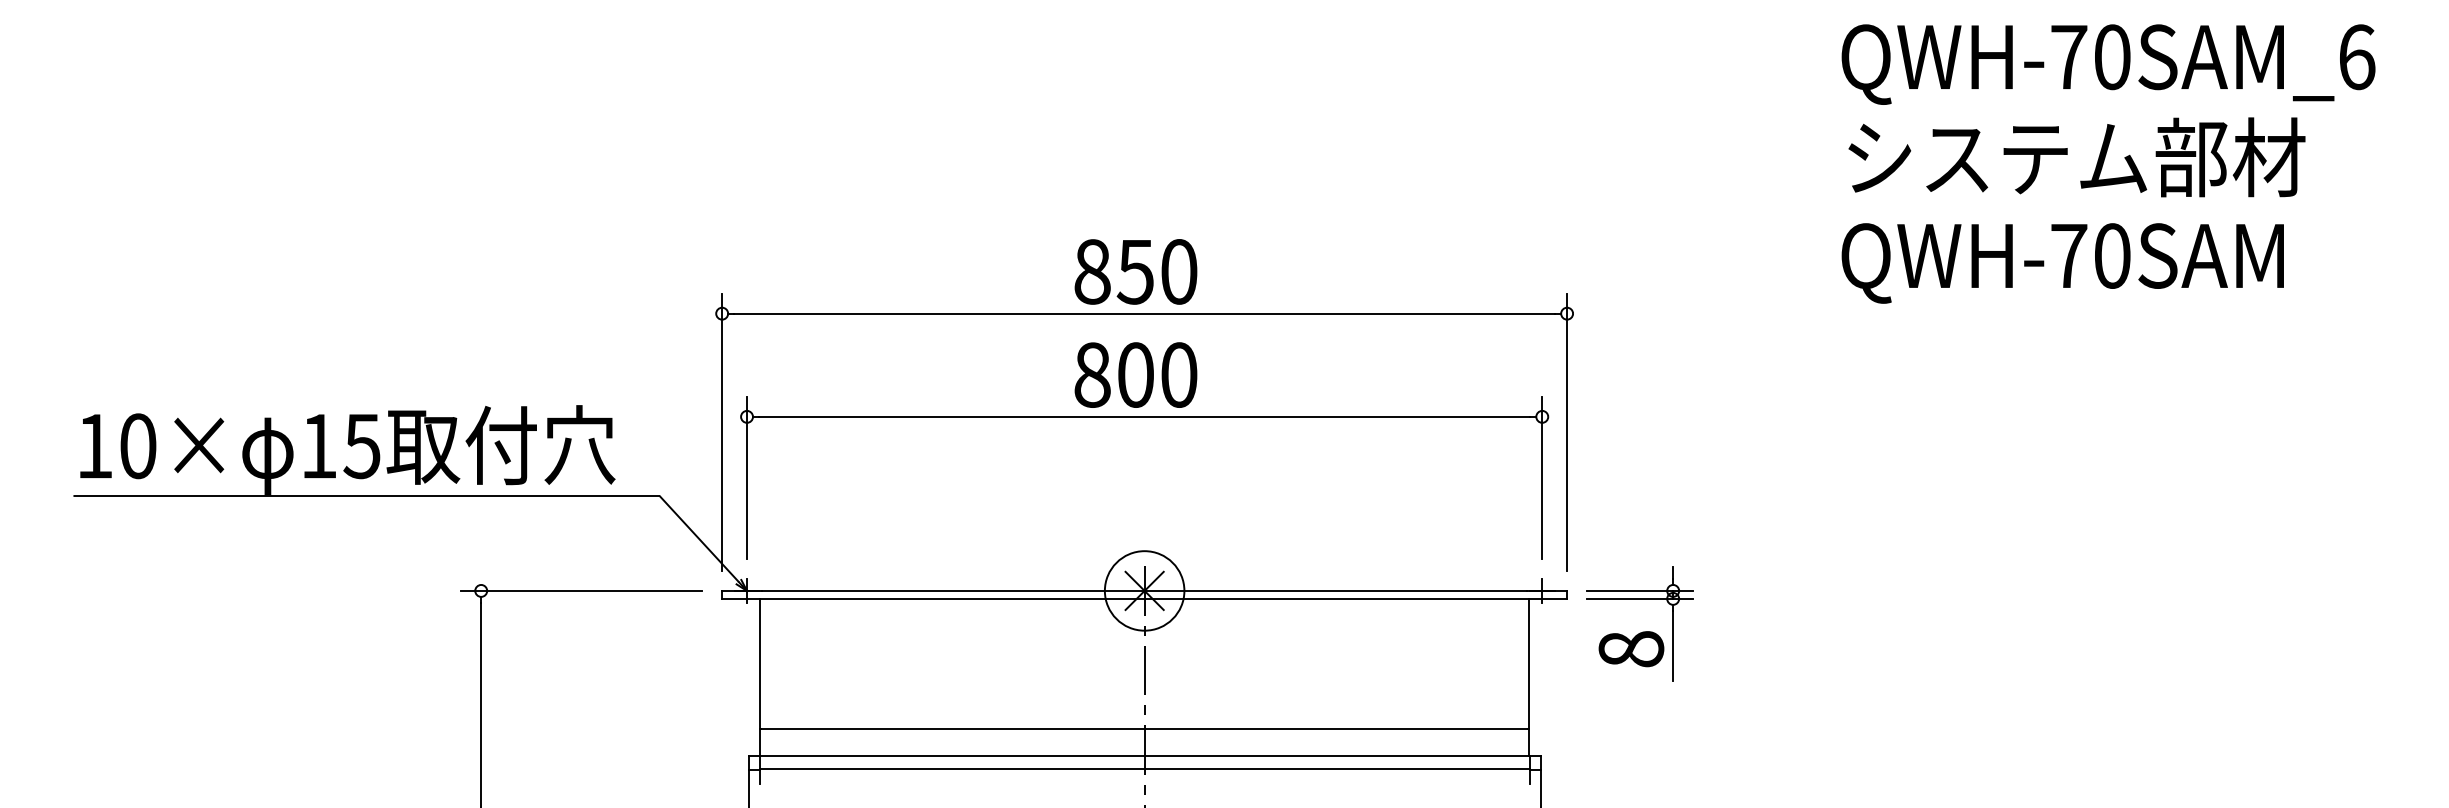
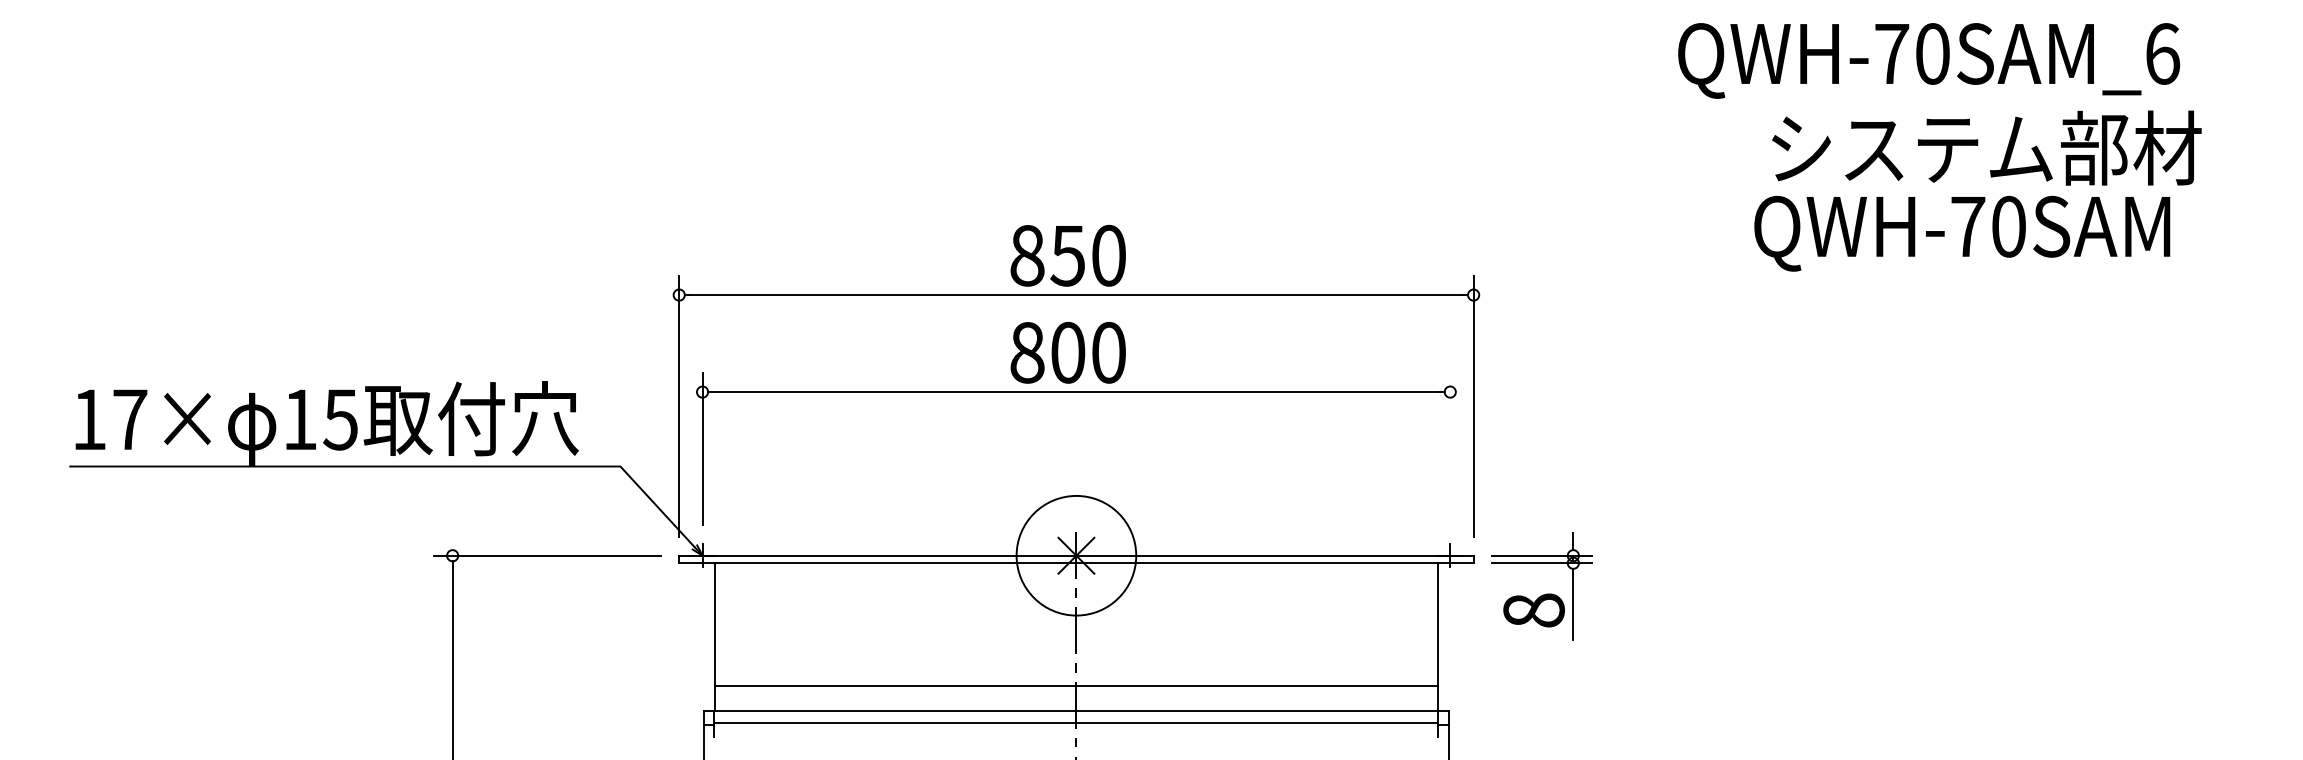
text: (2108, 64) -> (1929, 60), moved
text: (2076, 157) -> (1986, 148), moved
text: (2062, 263) -> (1961, 233), moved
text: (138, 446) -> (130, 419), 10× -> 17×
line: (1542, 477) -> (1450, 449), removed
circle: (1144, 590) -> (1076, 555), size x1.6

